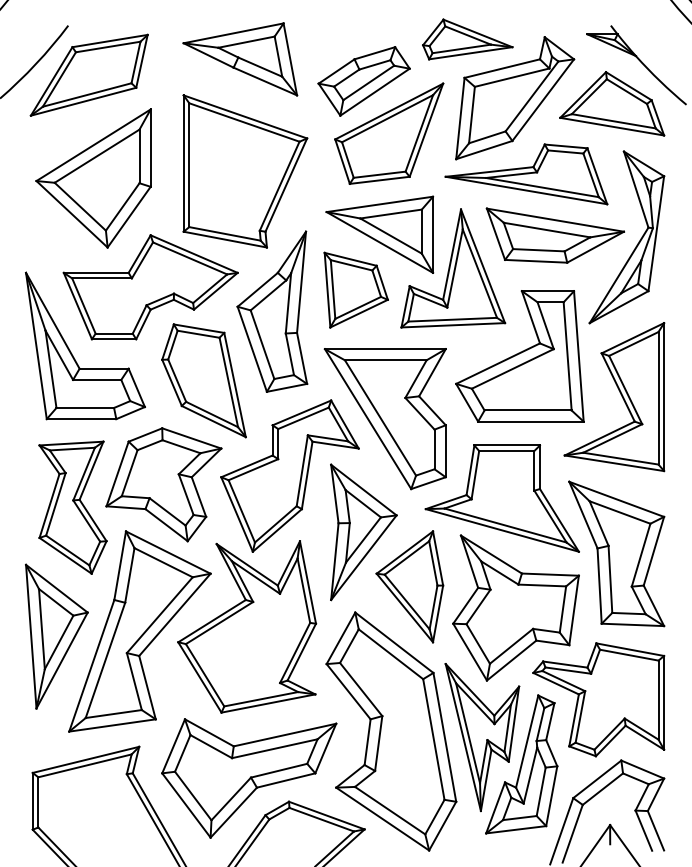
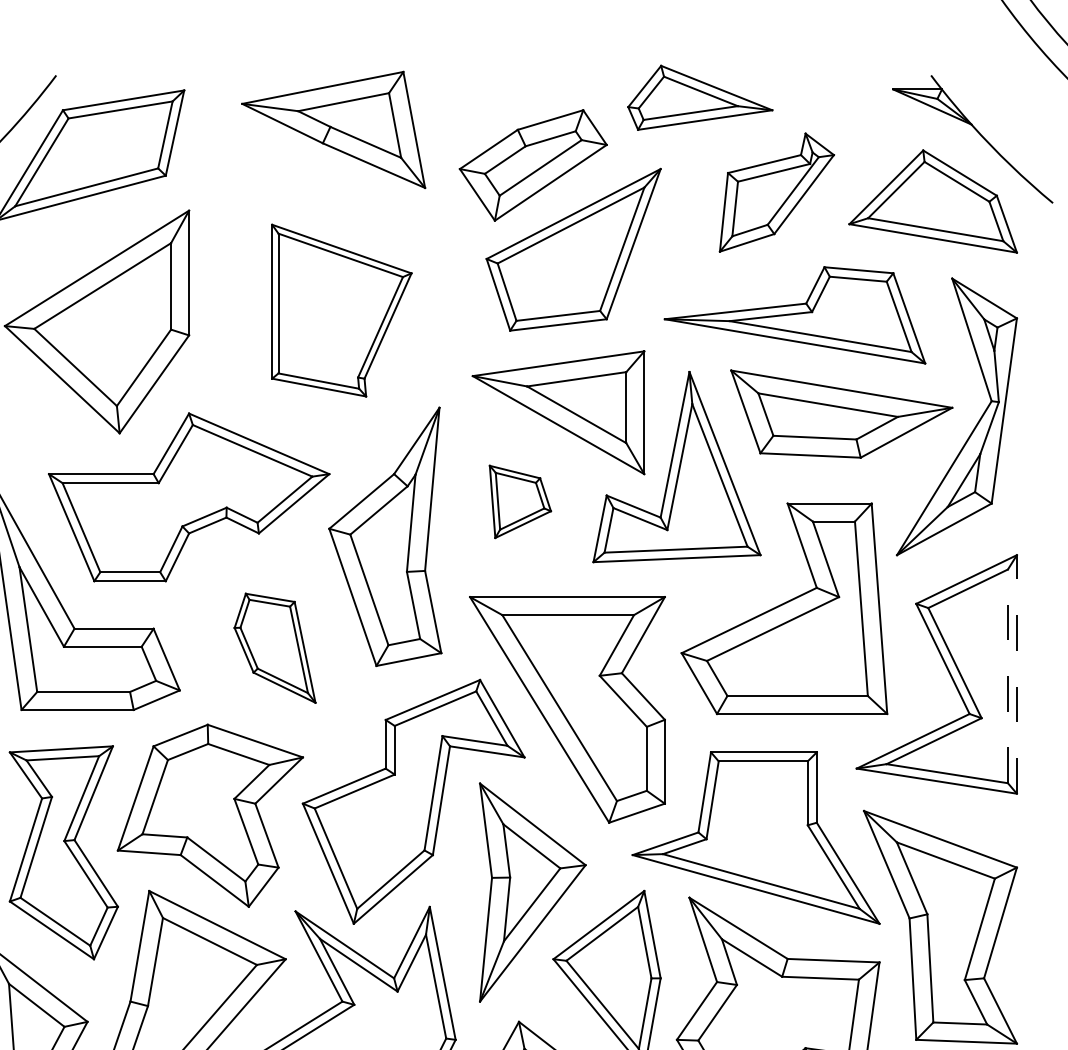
part: (515, 98) -> (777, 192), size x0.6
part: (245, 171) -> (341, 310), size x0.7
part: (355, 289) -> (519, 500), size x0.6
part: (203, 380) -> (274, 647), size x0.6
line: (658, 397) -> (1007, 675), solid -> dashed
line: (664, 397) -> (1017, 675), solid -> dashed

